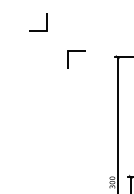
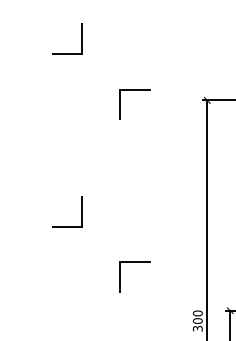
part: (47, 129) -> (83, 227), added

